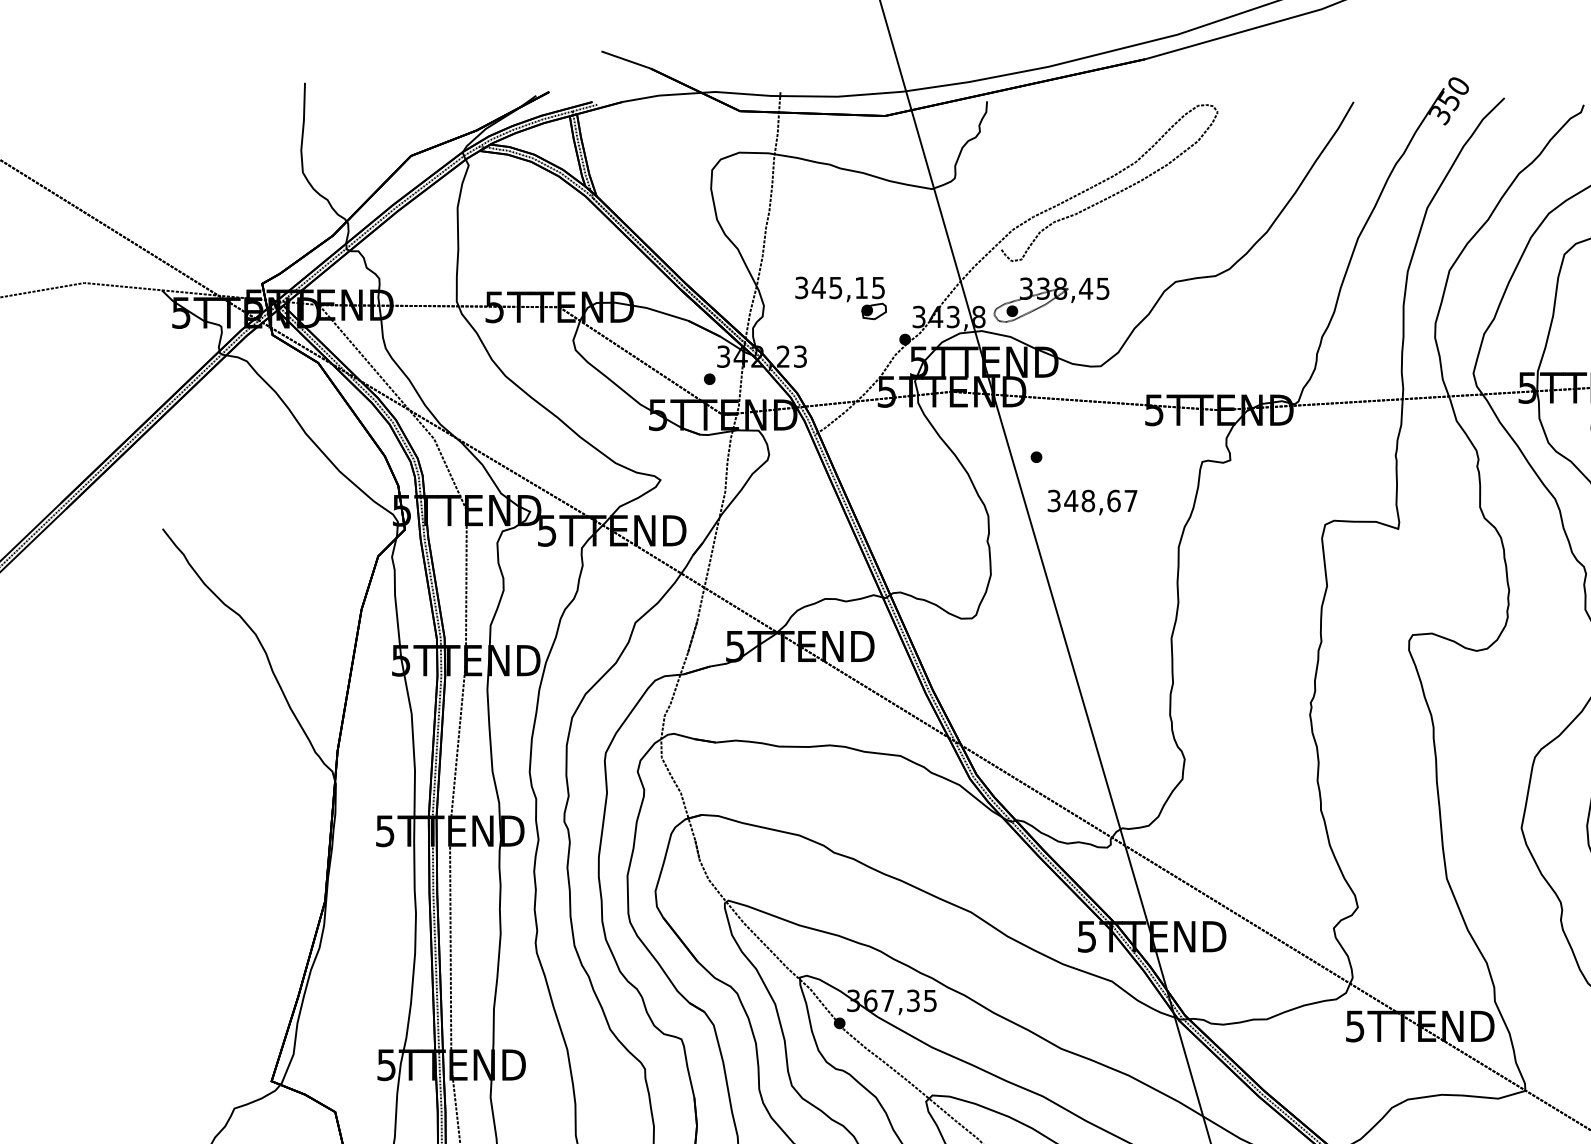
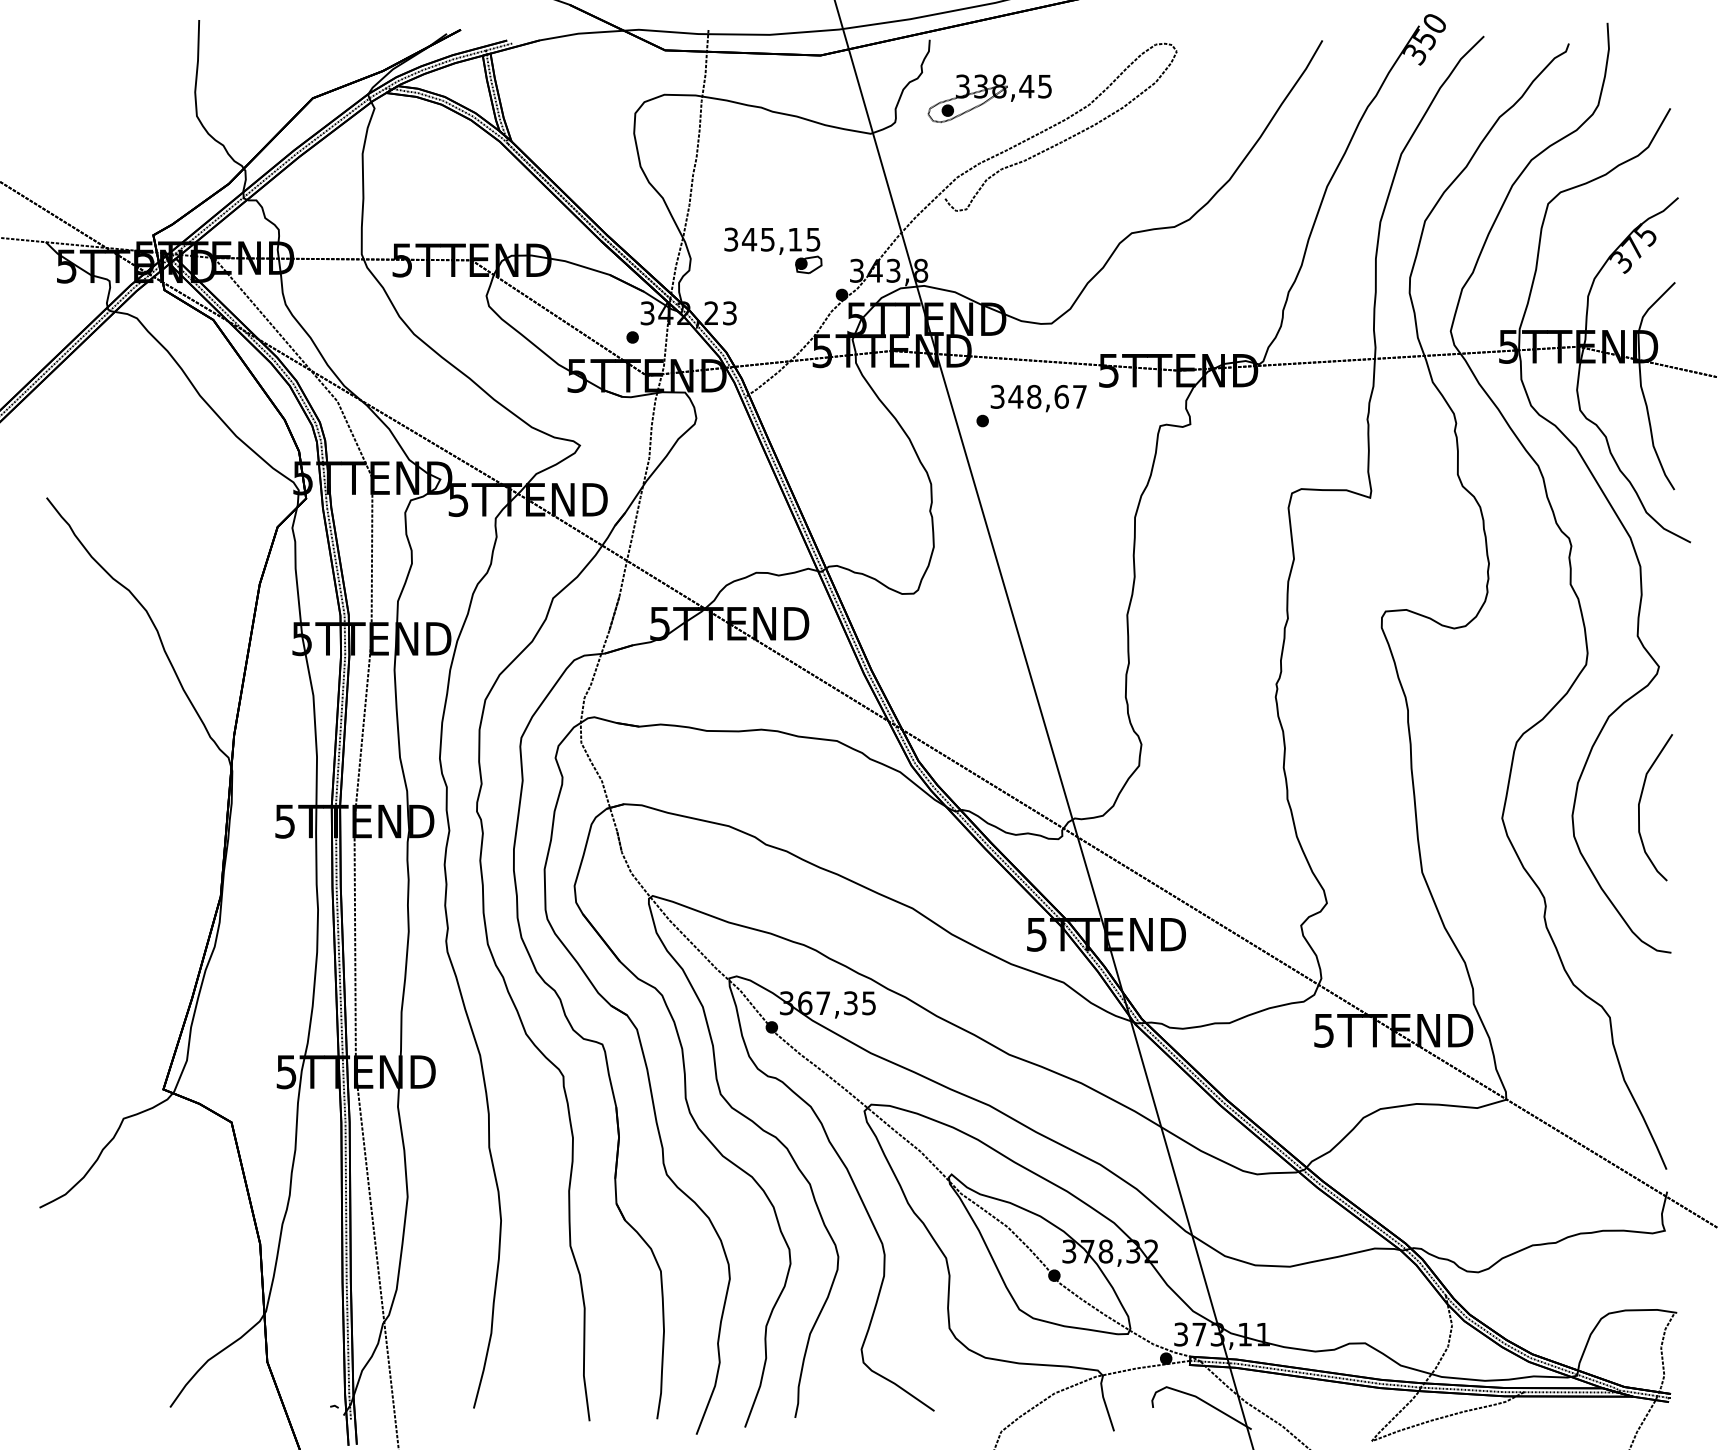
part: (1051, 299) -> (989, 98), moved
text: (1092, 502) -> (1038, 398), moved

